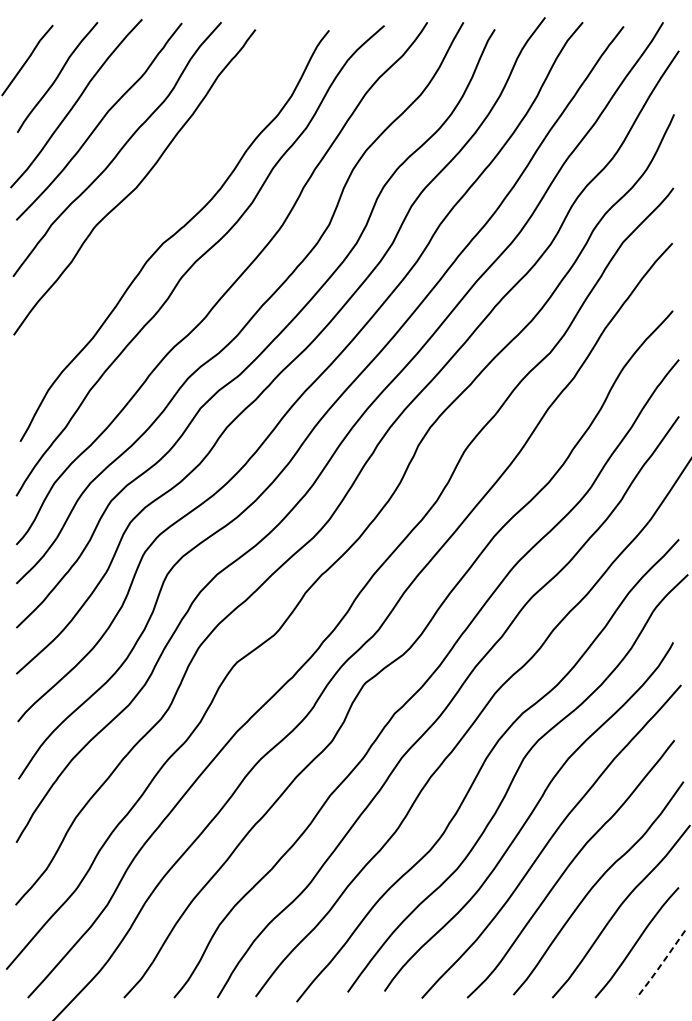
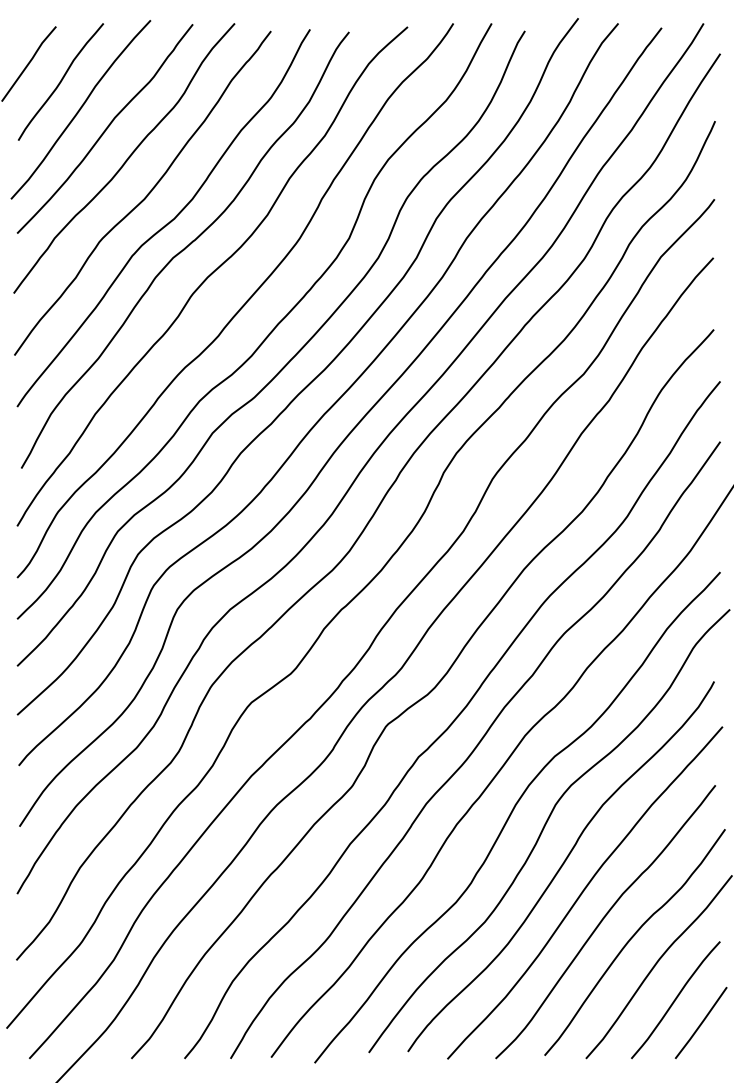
curve: (157, 210) -> (166, 223), added
line: (661, 964) -> (701, 1023), dashed -> solid

